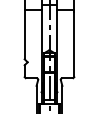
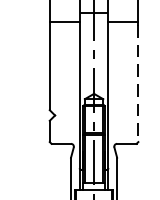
line: (74, 44) -> (138, 83), solid -> dashed

